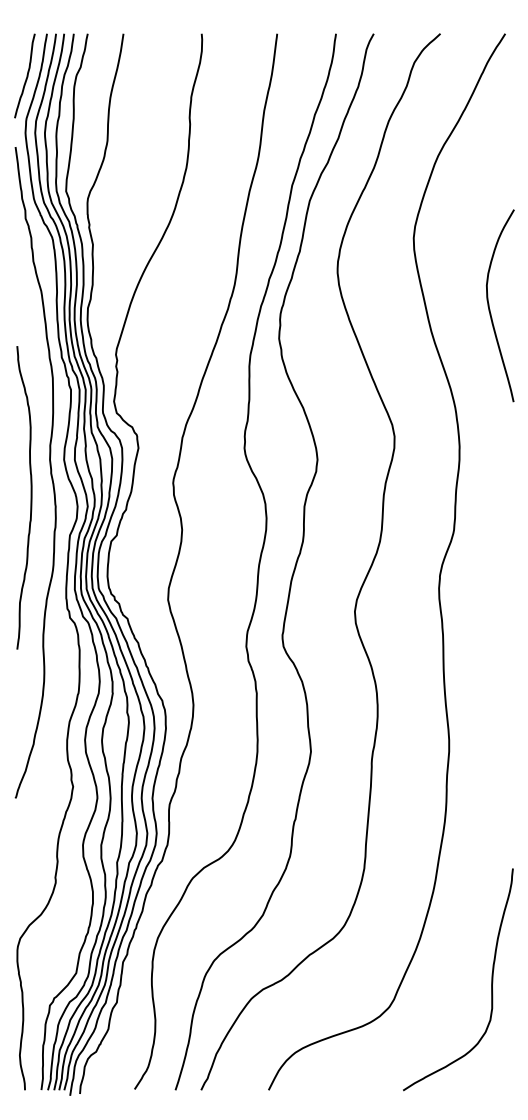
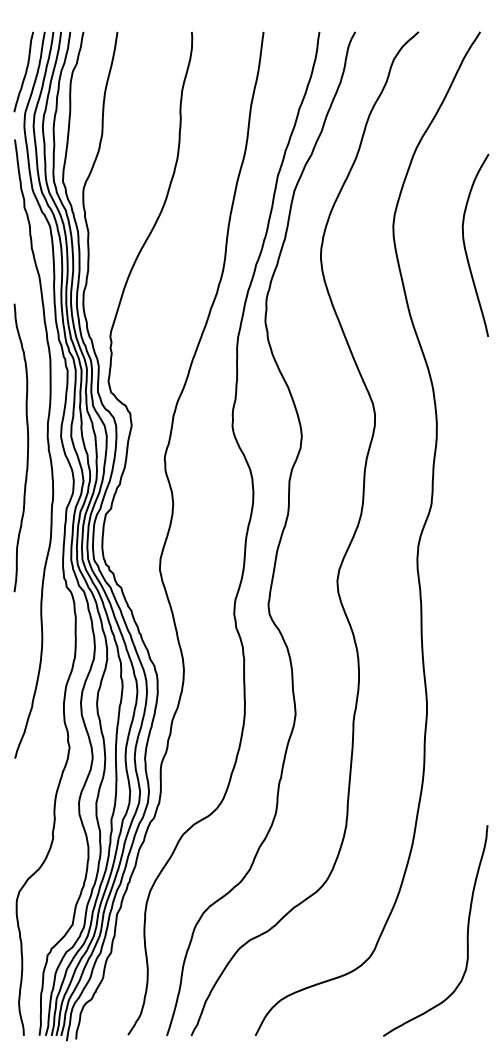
curve: (489, 304) -> (465, 244), moved
curve: (30, 497) -> (27, 447), moved

